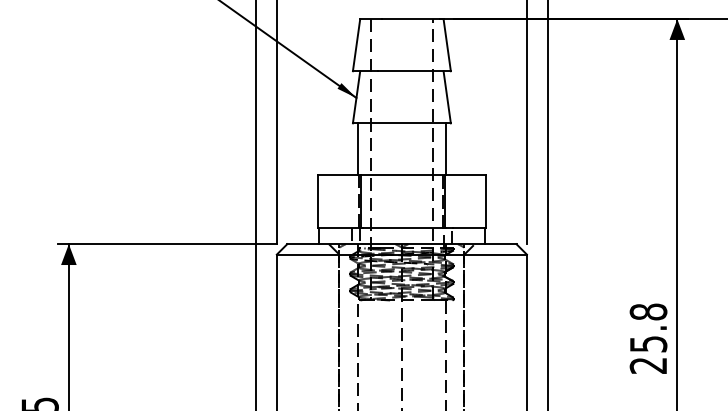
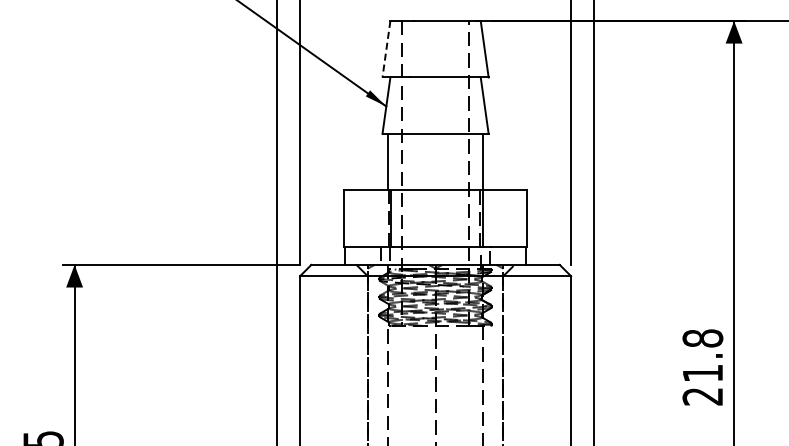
line: (356, 45) -> (386, 49), solid -> dashed
text: (649, 344) -> (703, 373), 25.8 -> 21.8

